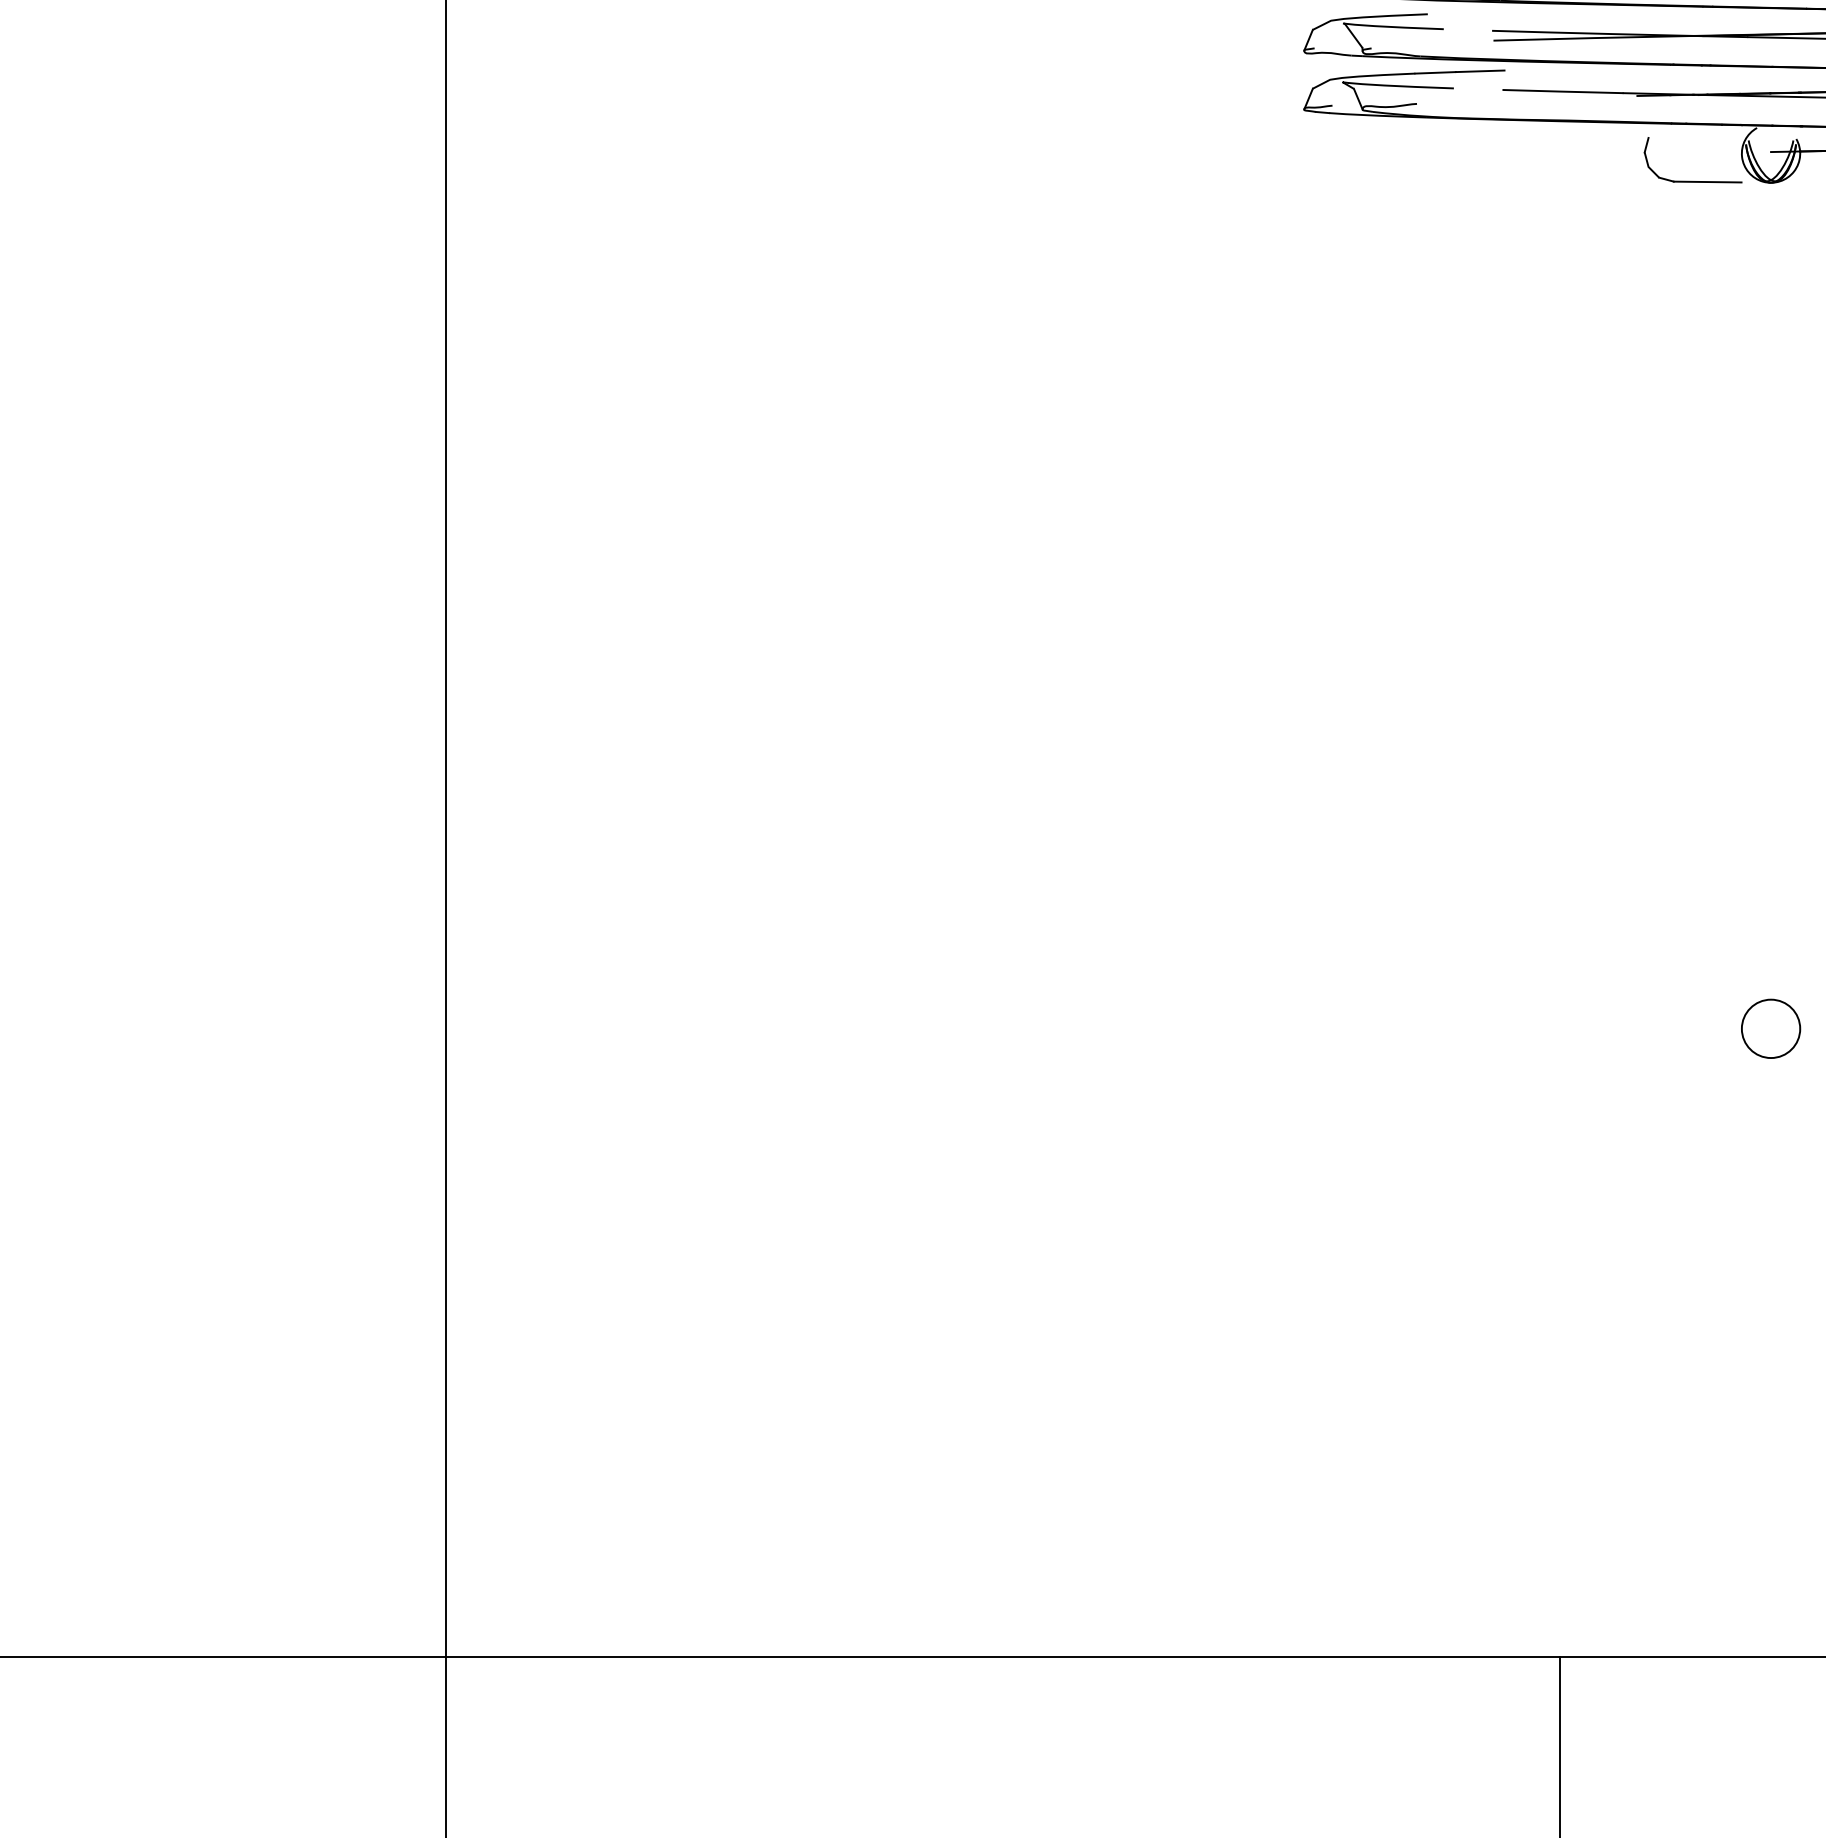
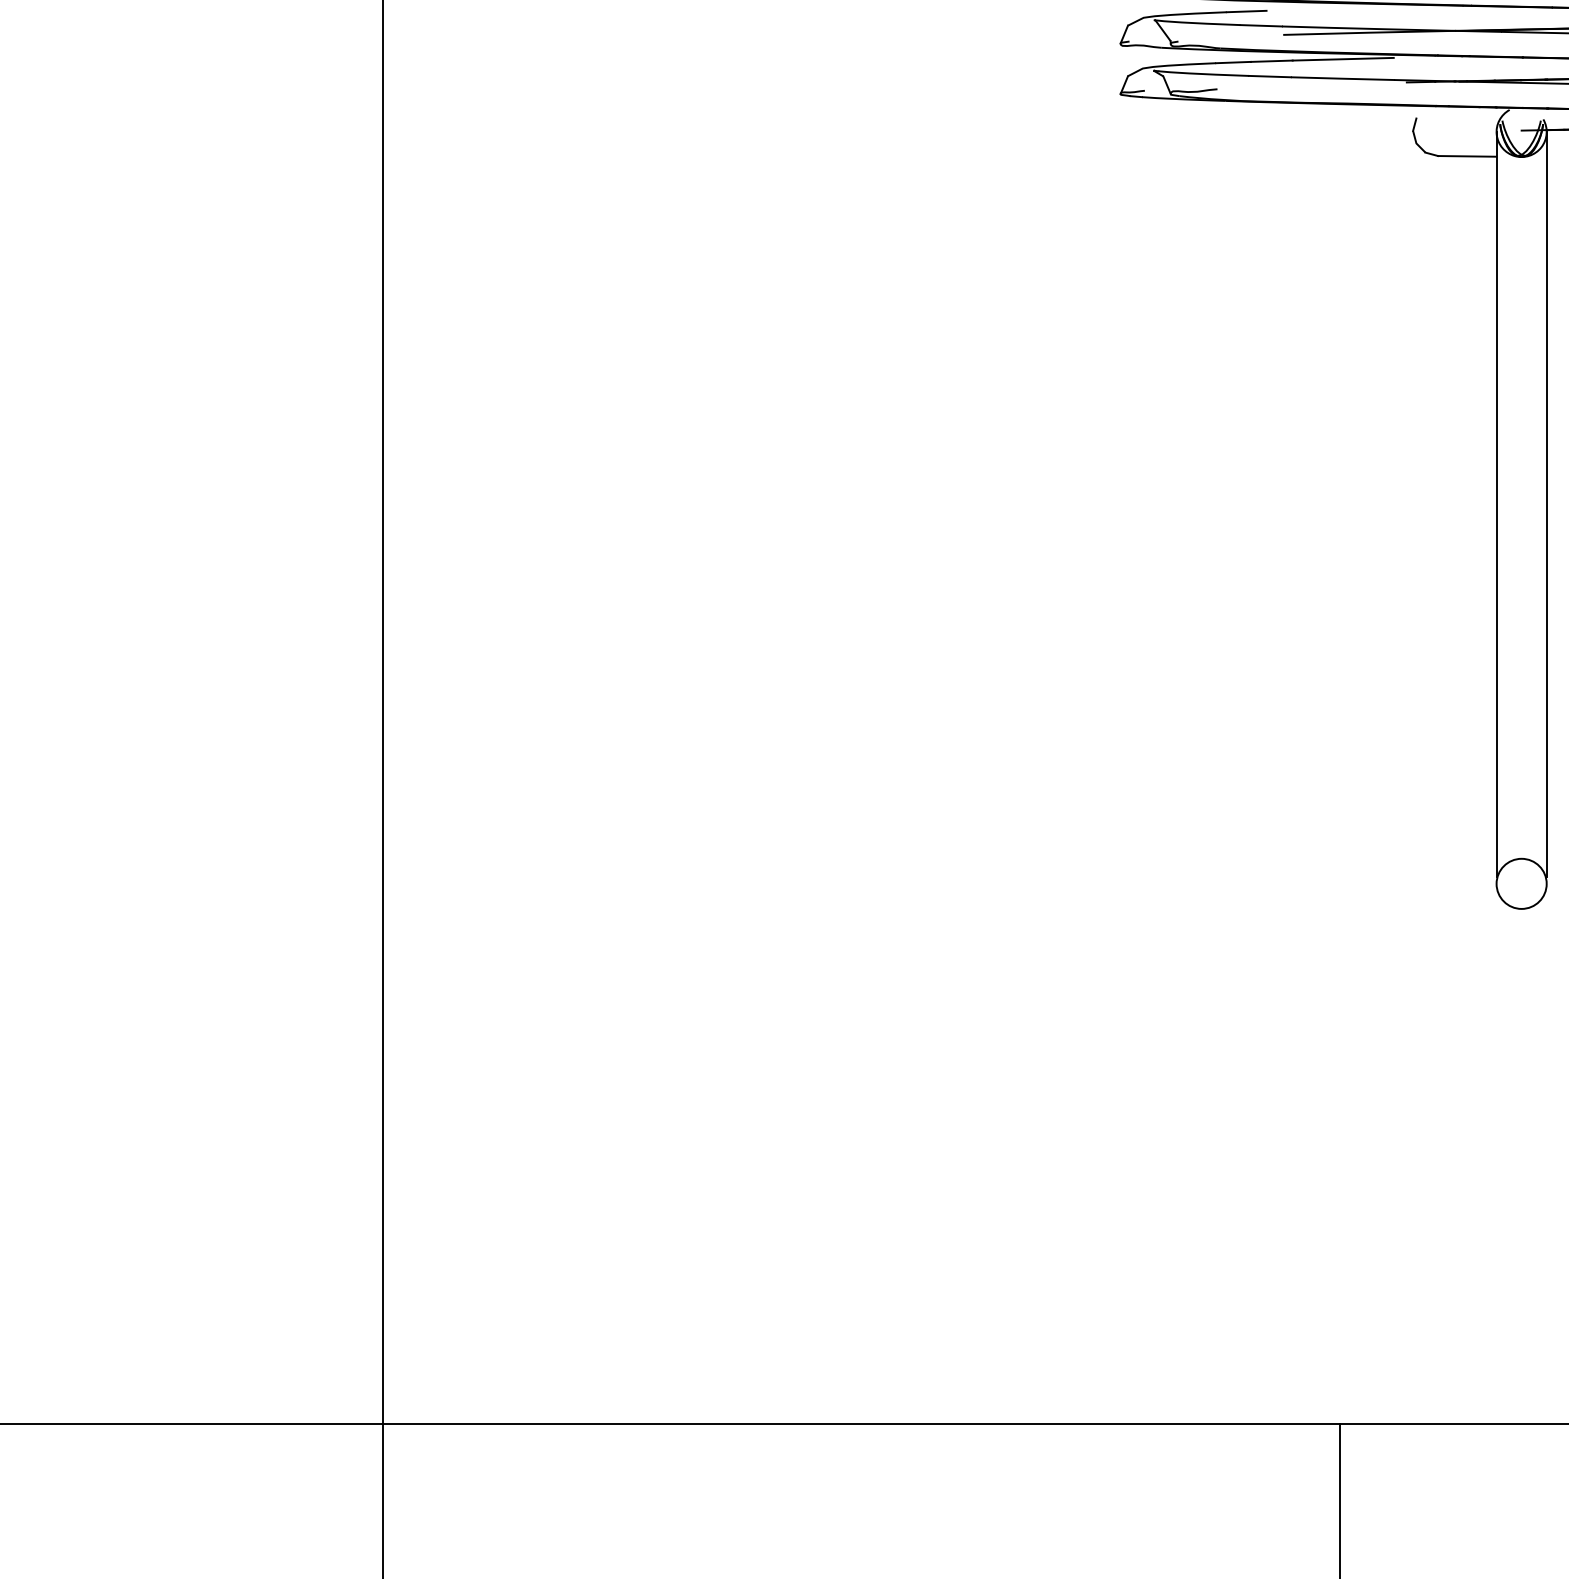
line: (1450, 13) -> (1246, 11), added
line: (1467, 29) -> (1260, 25), added
line: (1563, 68) -> (1343, 58), added
line: (1477, 88) -> (1269, 76), added
line: (1741, 586) -> (1496, 503), added
line: (1800, 586) -> (1546, 503), added

